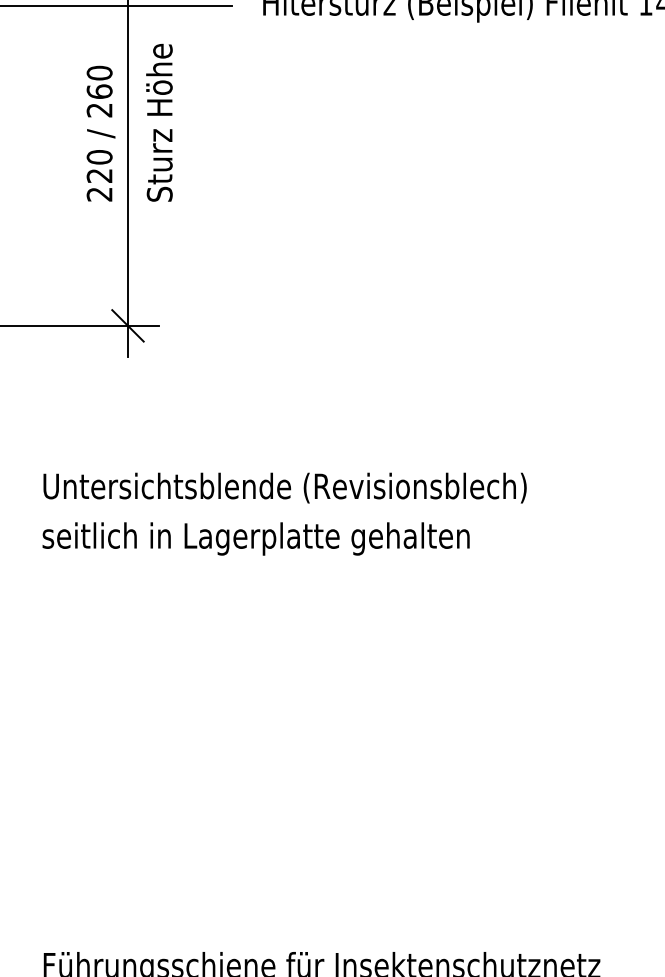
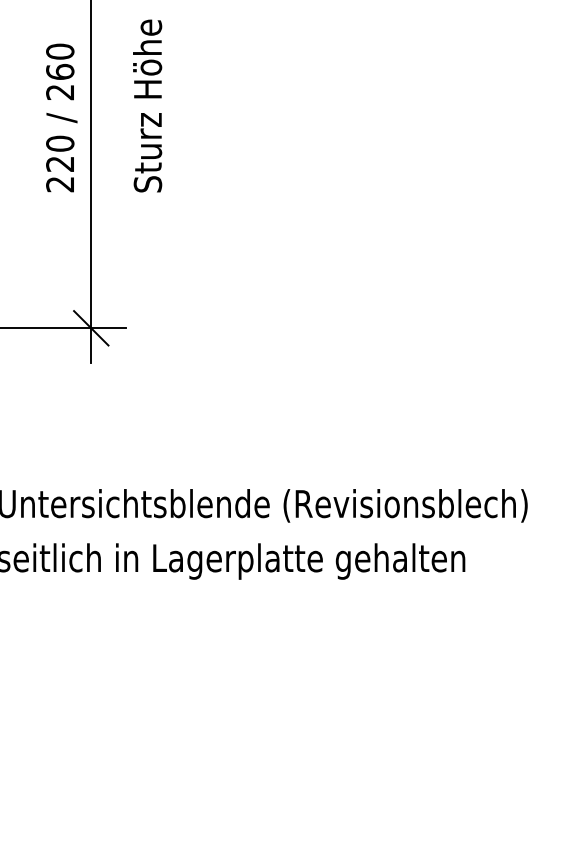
text: (159, 122) -> (147, 105), moved

